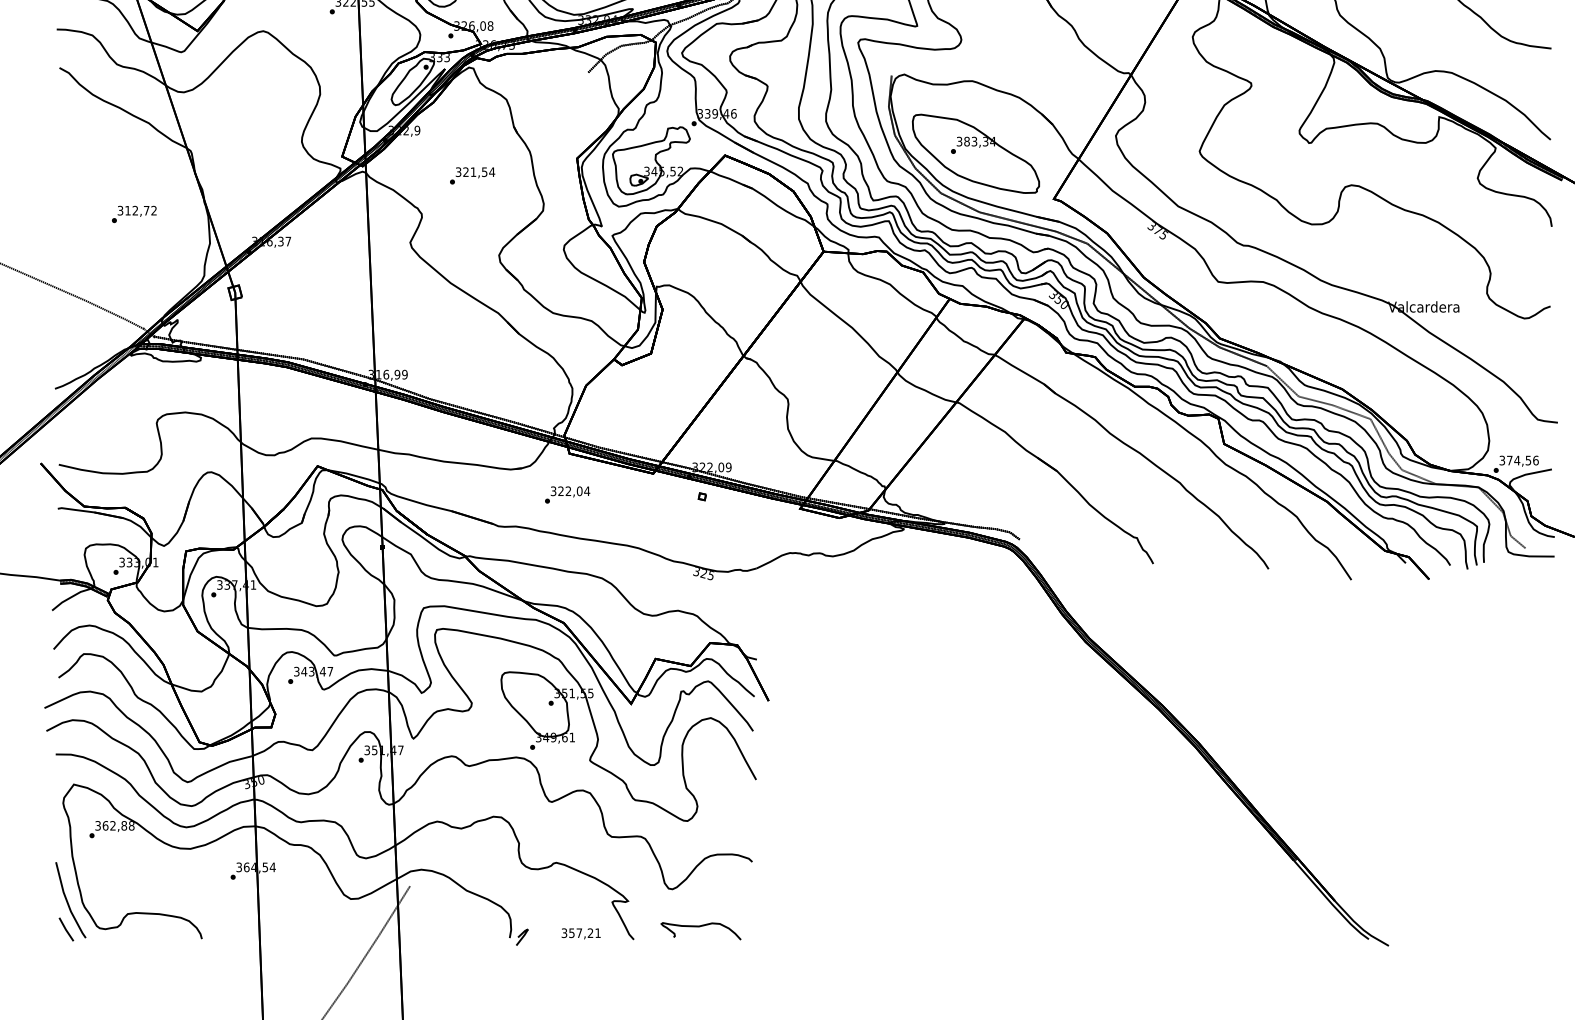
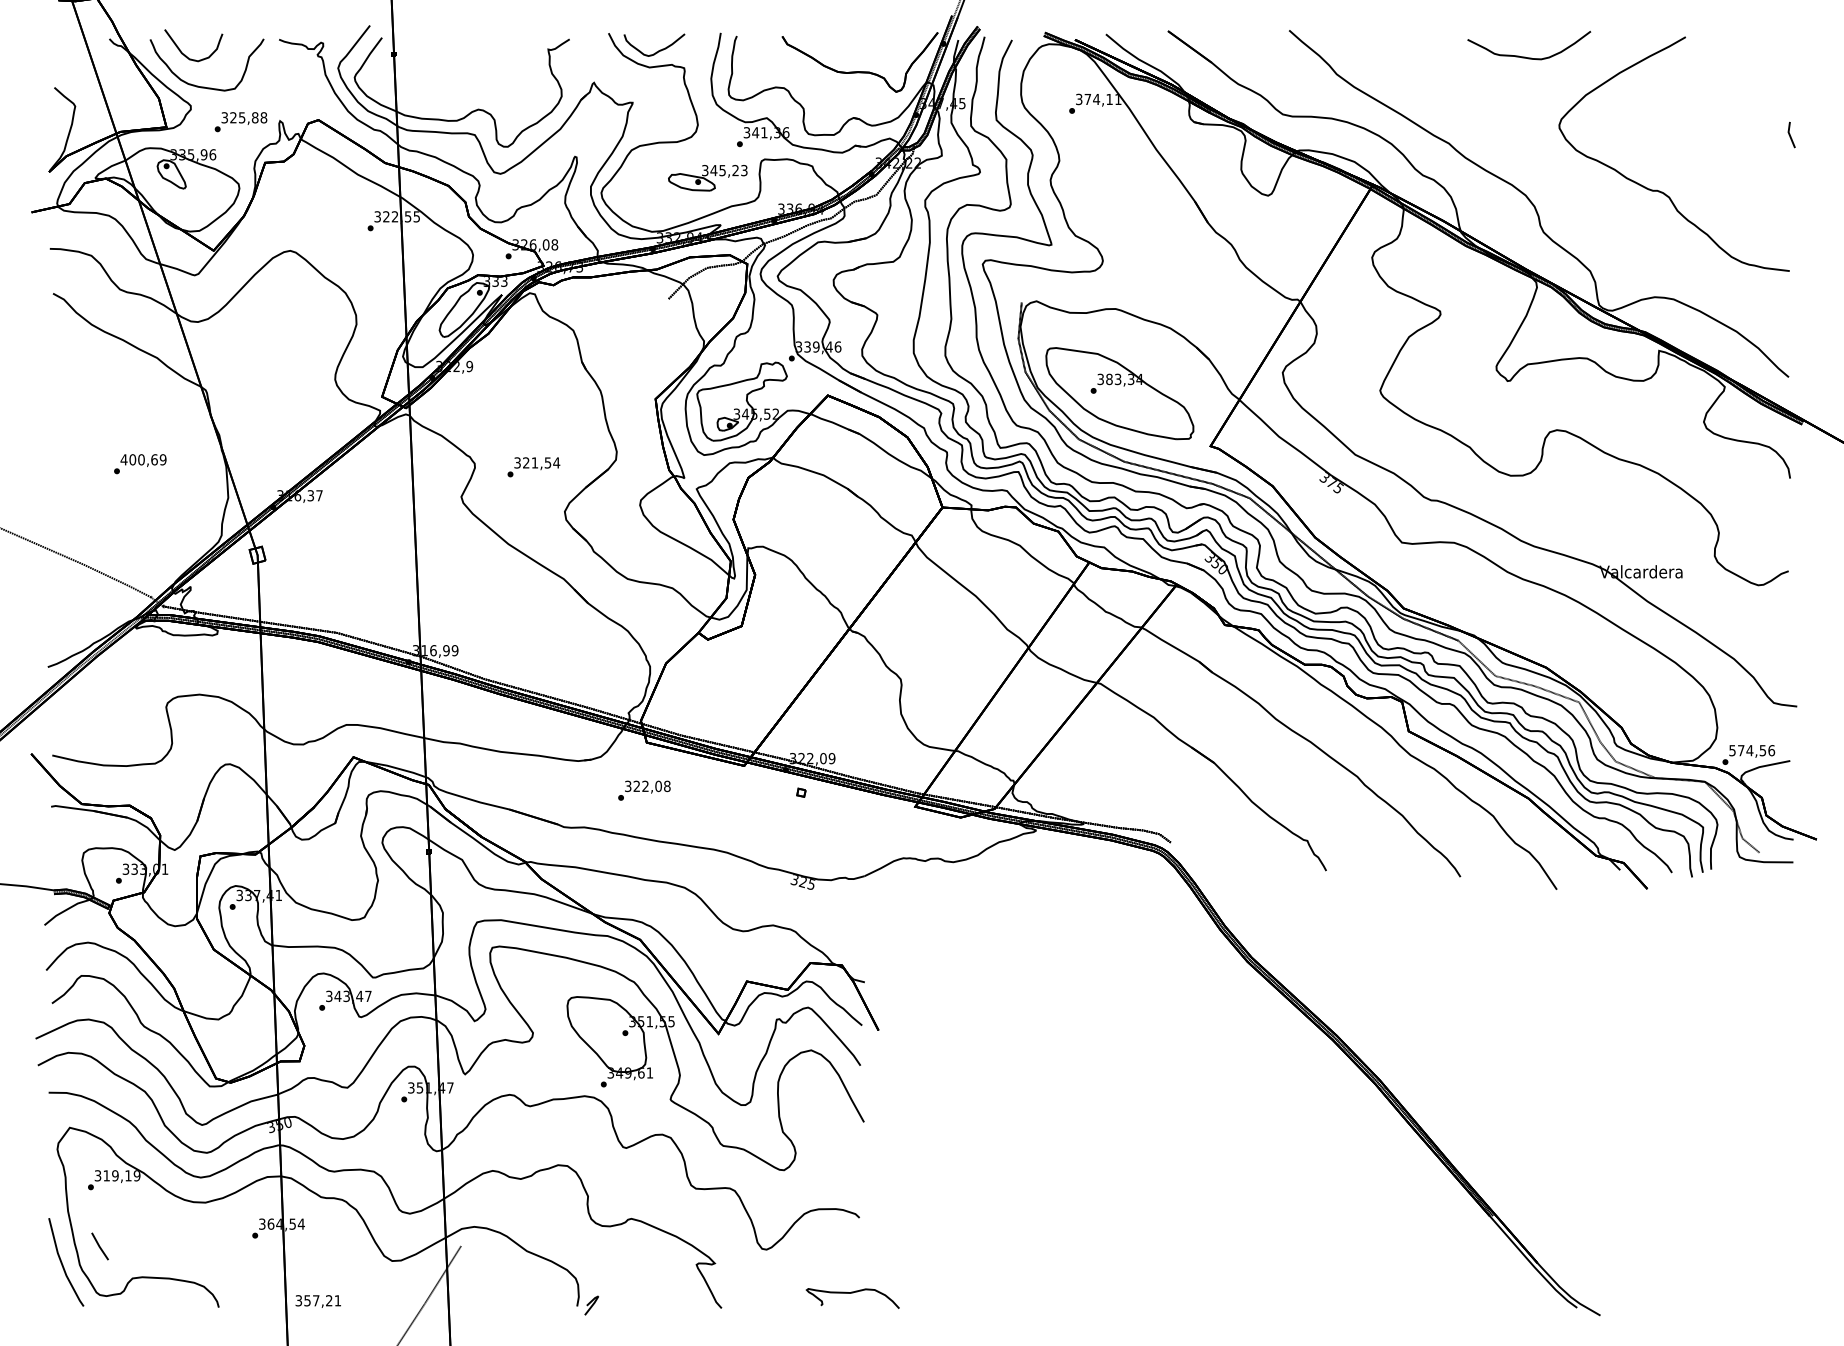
text: (472, 176) -> (533, 467), moved
text: (137, 210) -> (143, 459), 312,72 -> 400,69
text: (1502, 460) -> (1732, 750), 374,56 -> 574,56
text: (586, 491) -> (666, 786), 322,04 -> 322,08
text: (118, 825) -> (121, 1175), 362,88 -> 319,19
curve: (700, 926) -> (852, 1293), moved
line: (65, 929) -> (99, 1246), moved
text: (580, 933) -> (317, 1301), moved

